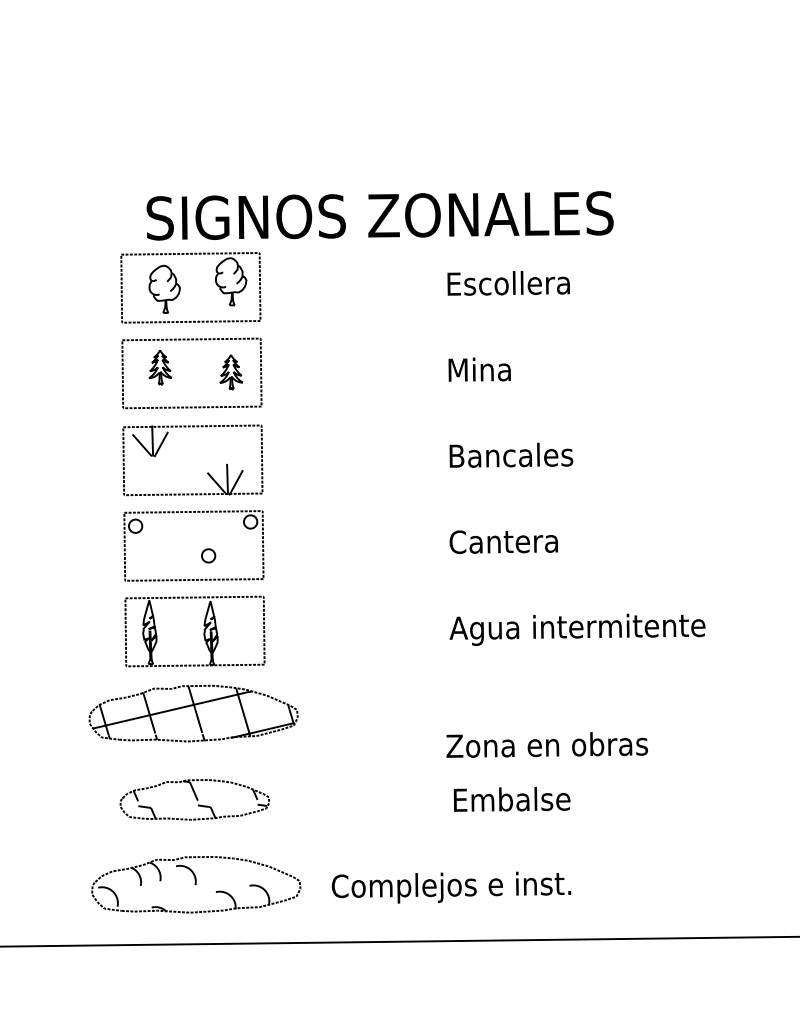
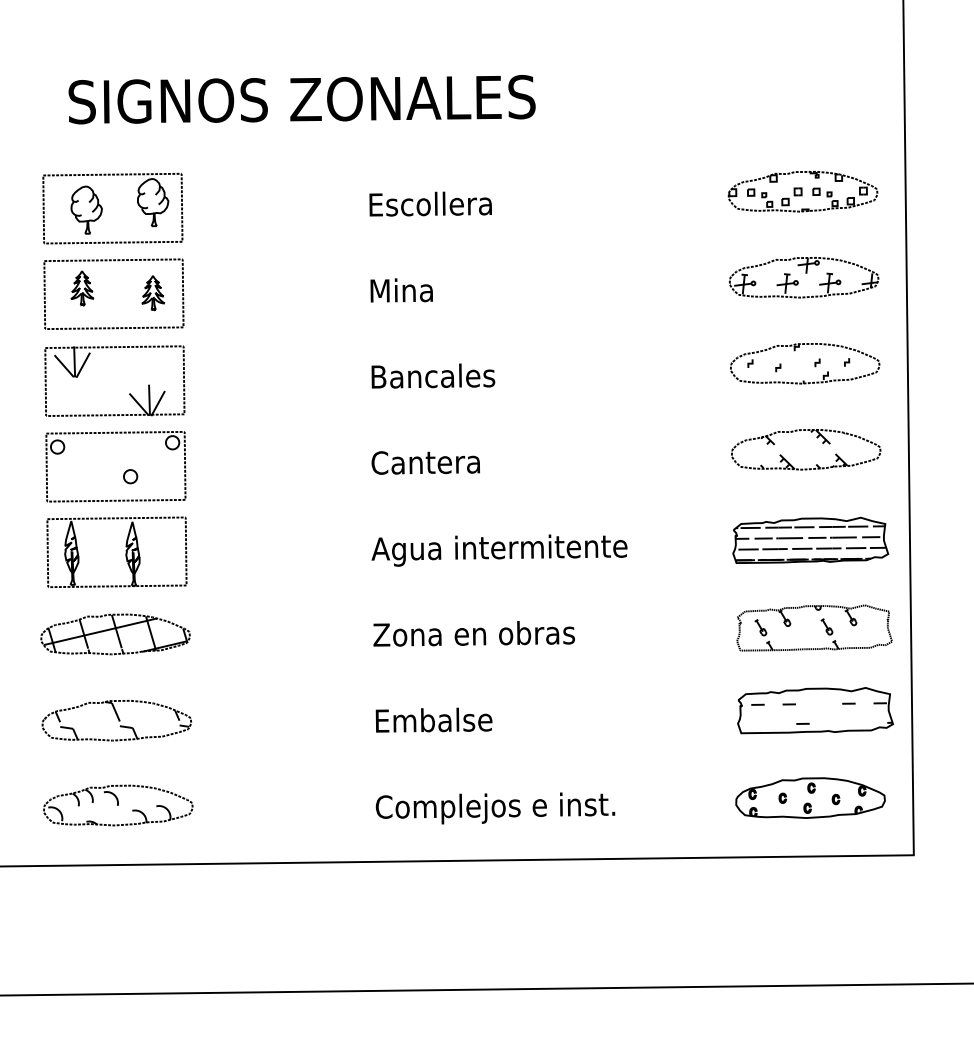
text: (379, 215) -> (301, 99), moved
part: (193, 713) -> (115, 634), size x0.71
text: (546, 744) -> (473, 633), moved
part: (196, 884) -> (118, 805), size x0.71
text: (451, 887) -> (495, 808), moved

